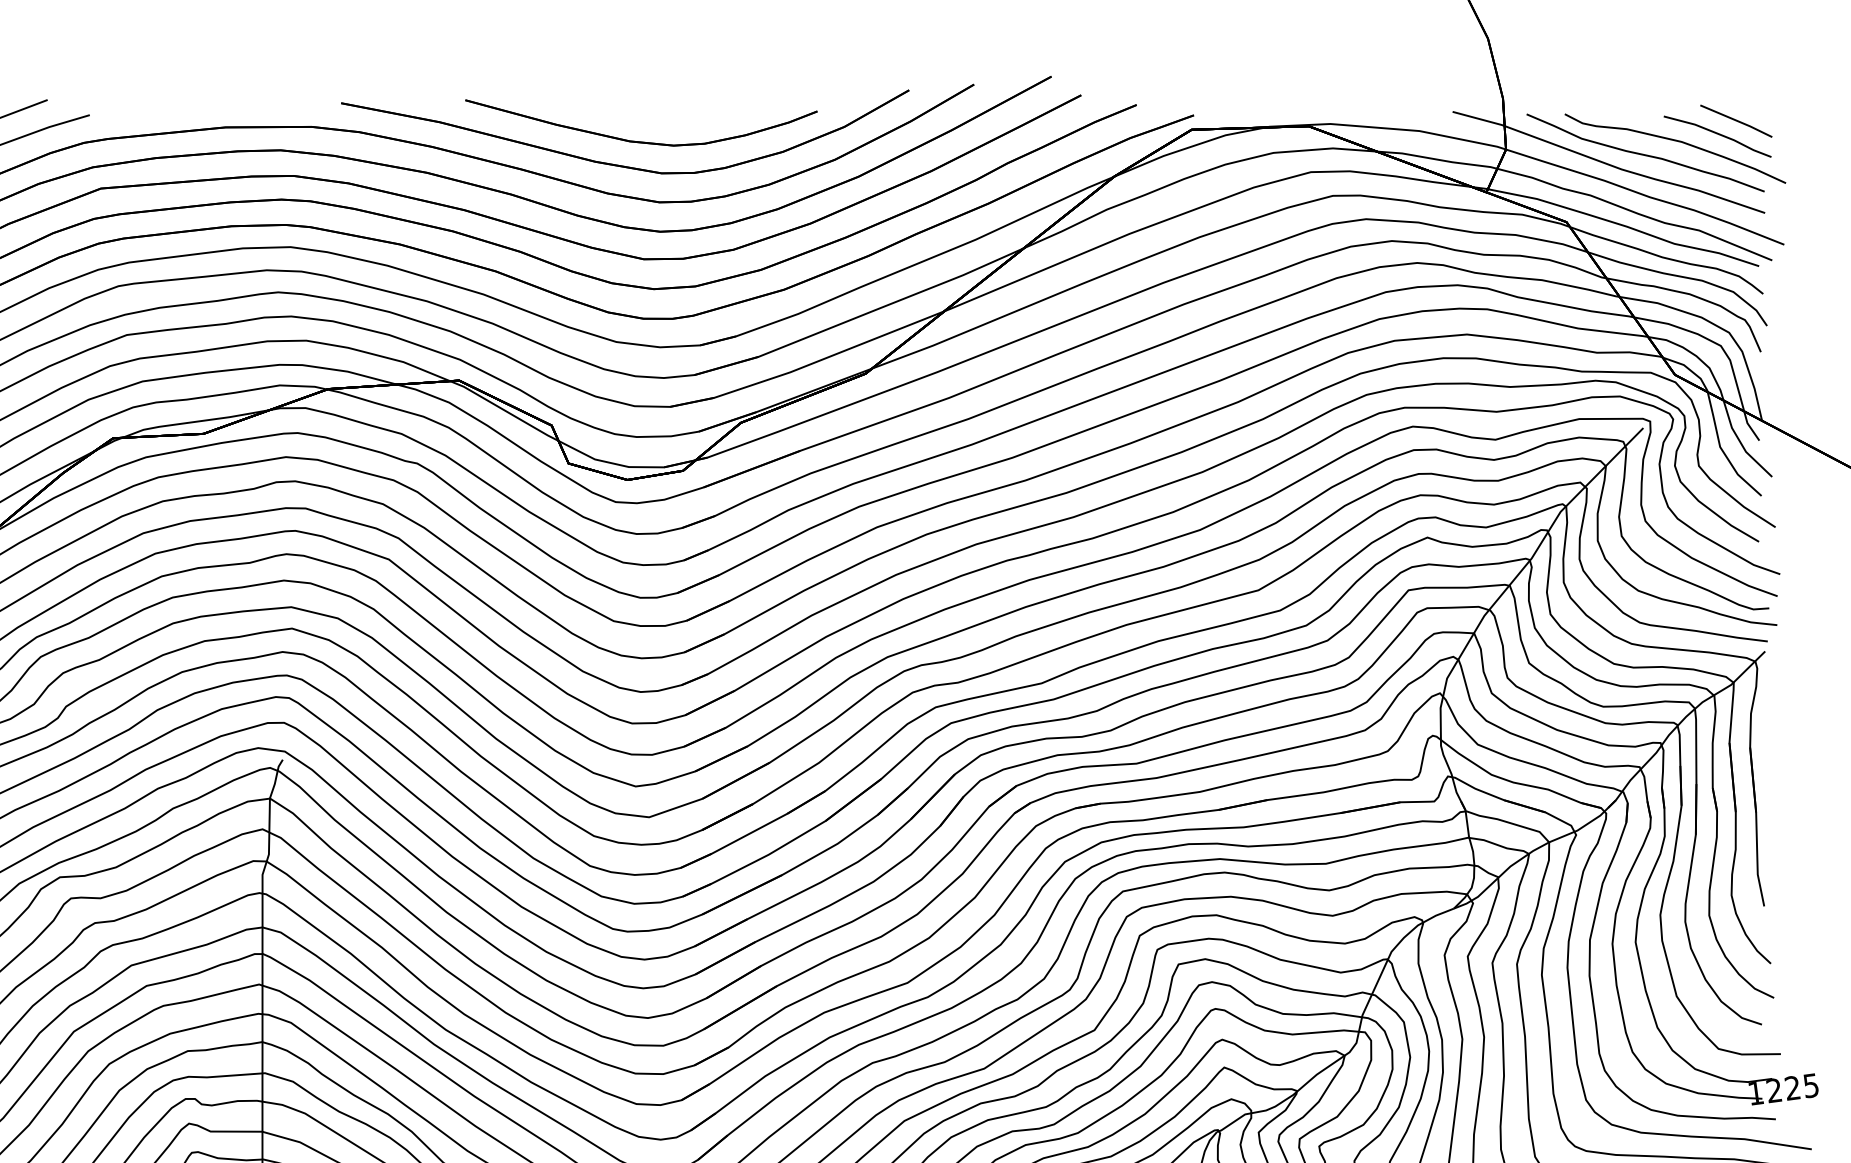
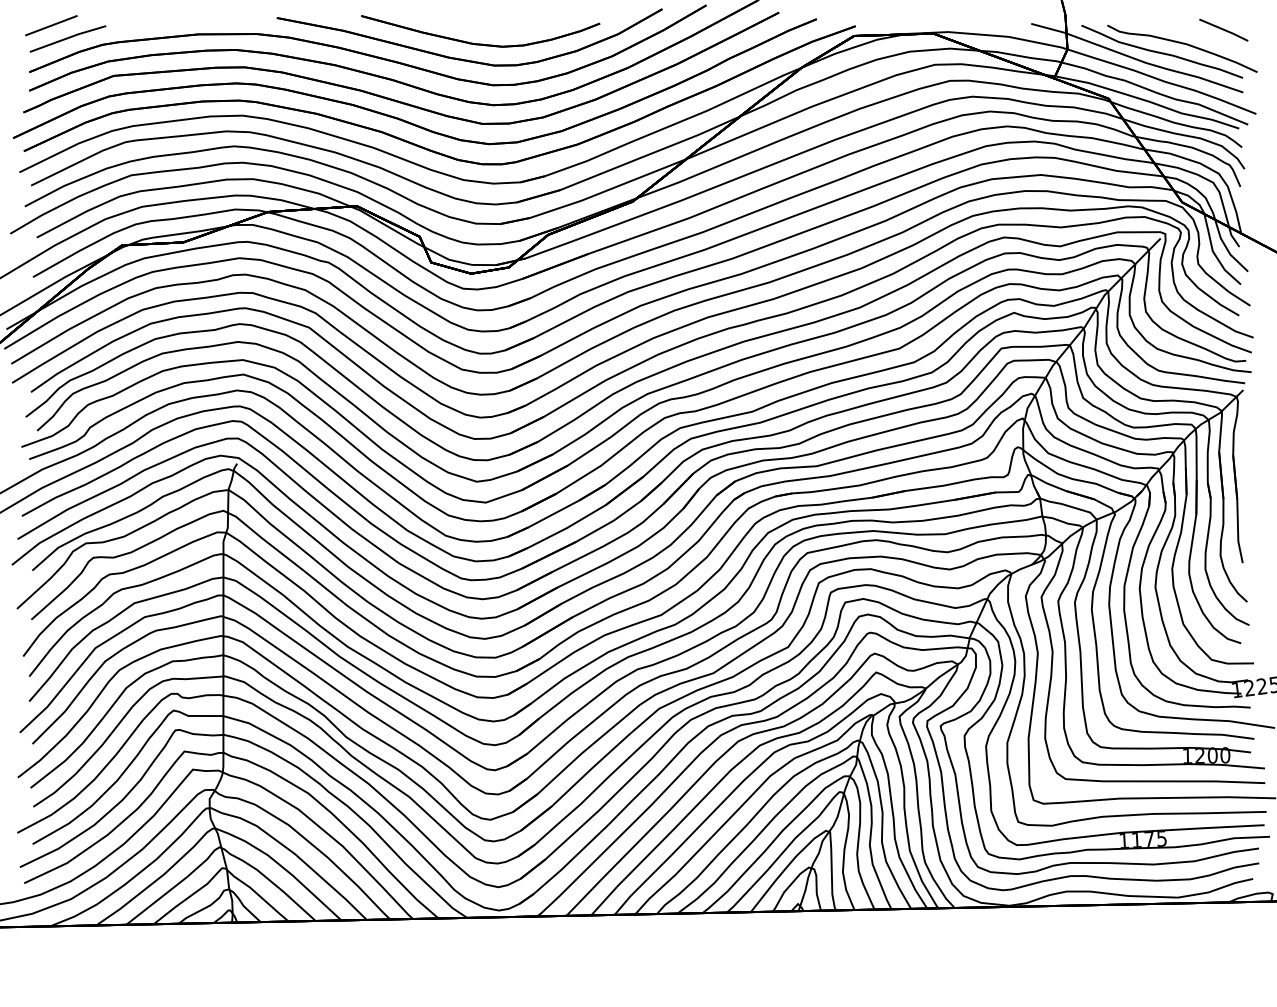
line: (1716, 134) -> (1210, 39), removed

